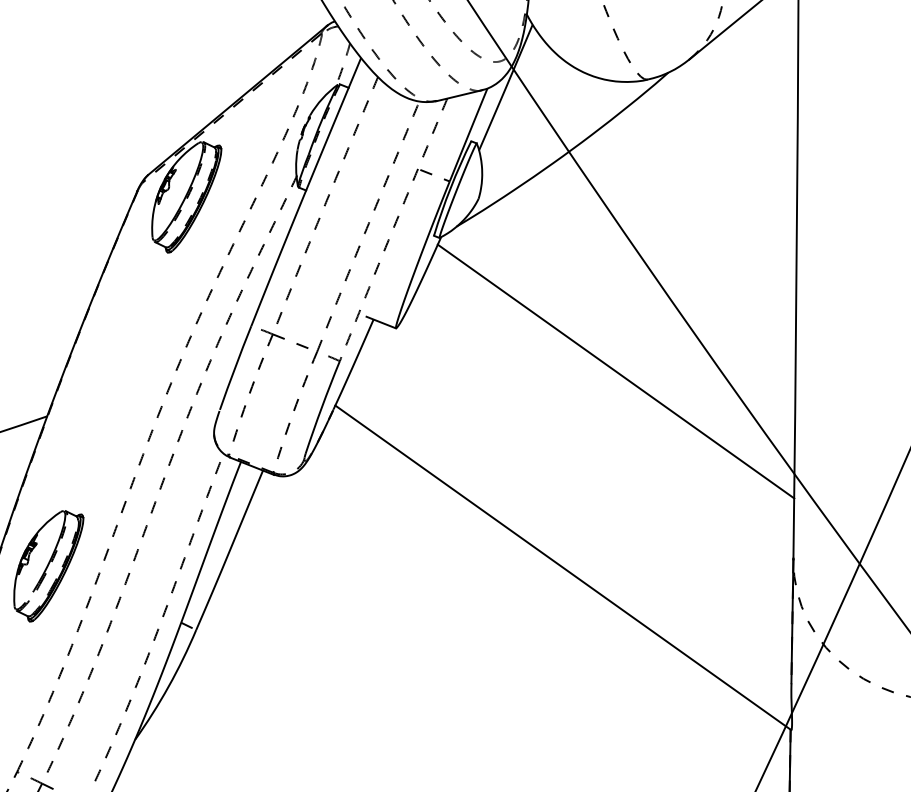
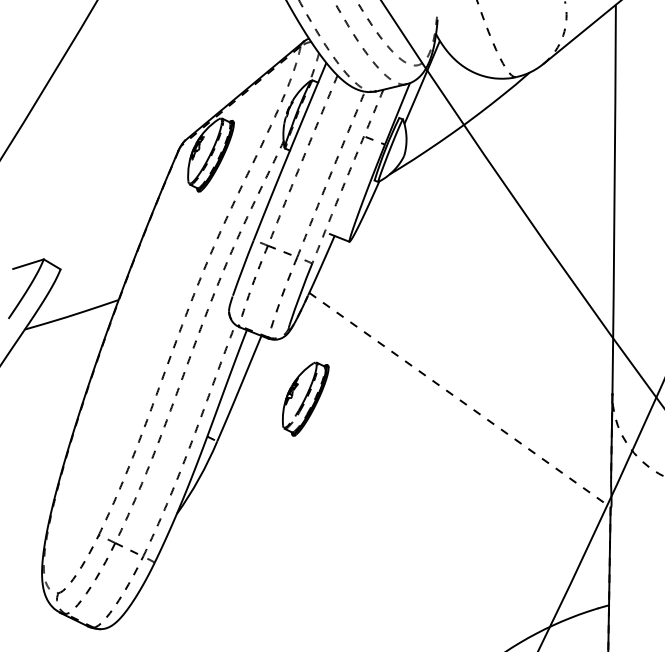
line: (616, 371) -> (495, 270), removed
part: (48, 565) -> (305, 398), moved
line: (563, 568) -> (460, 400), solid -> dashed

